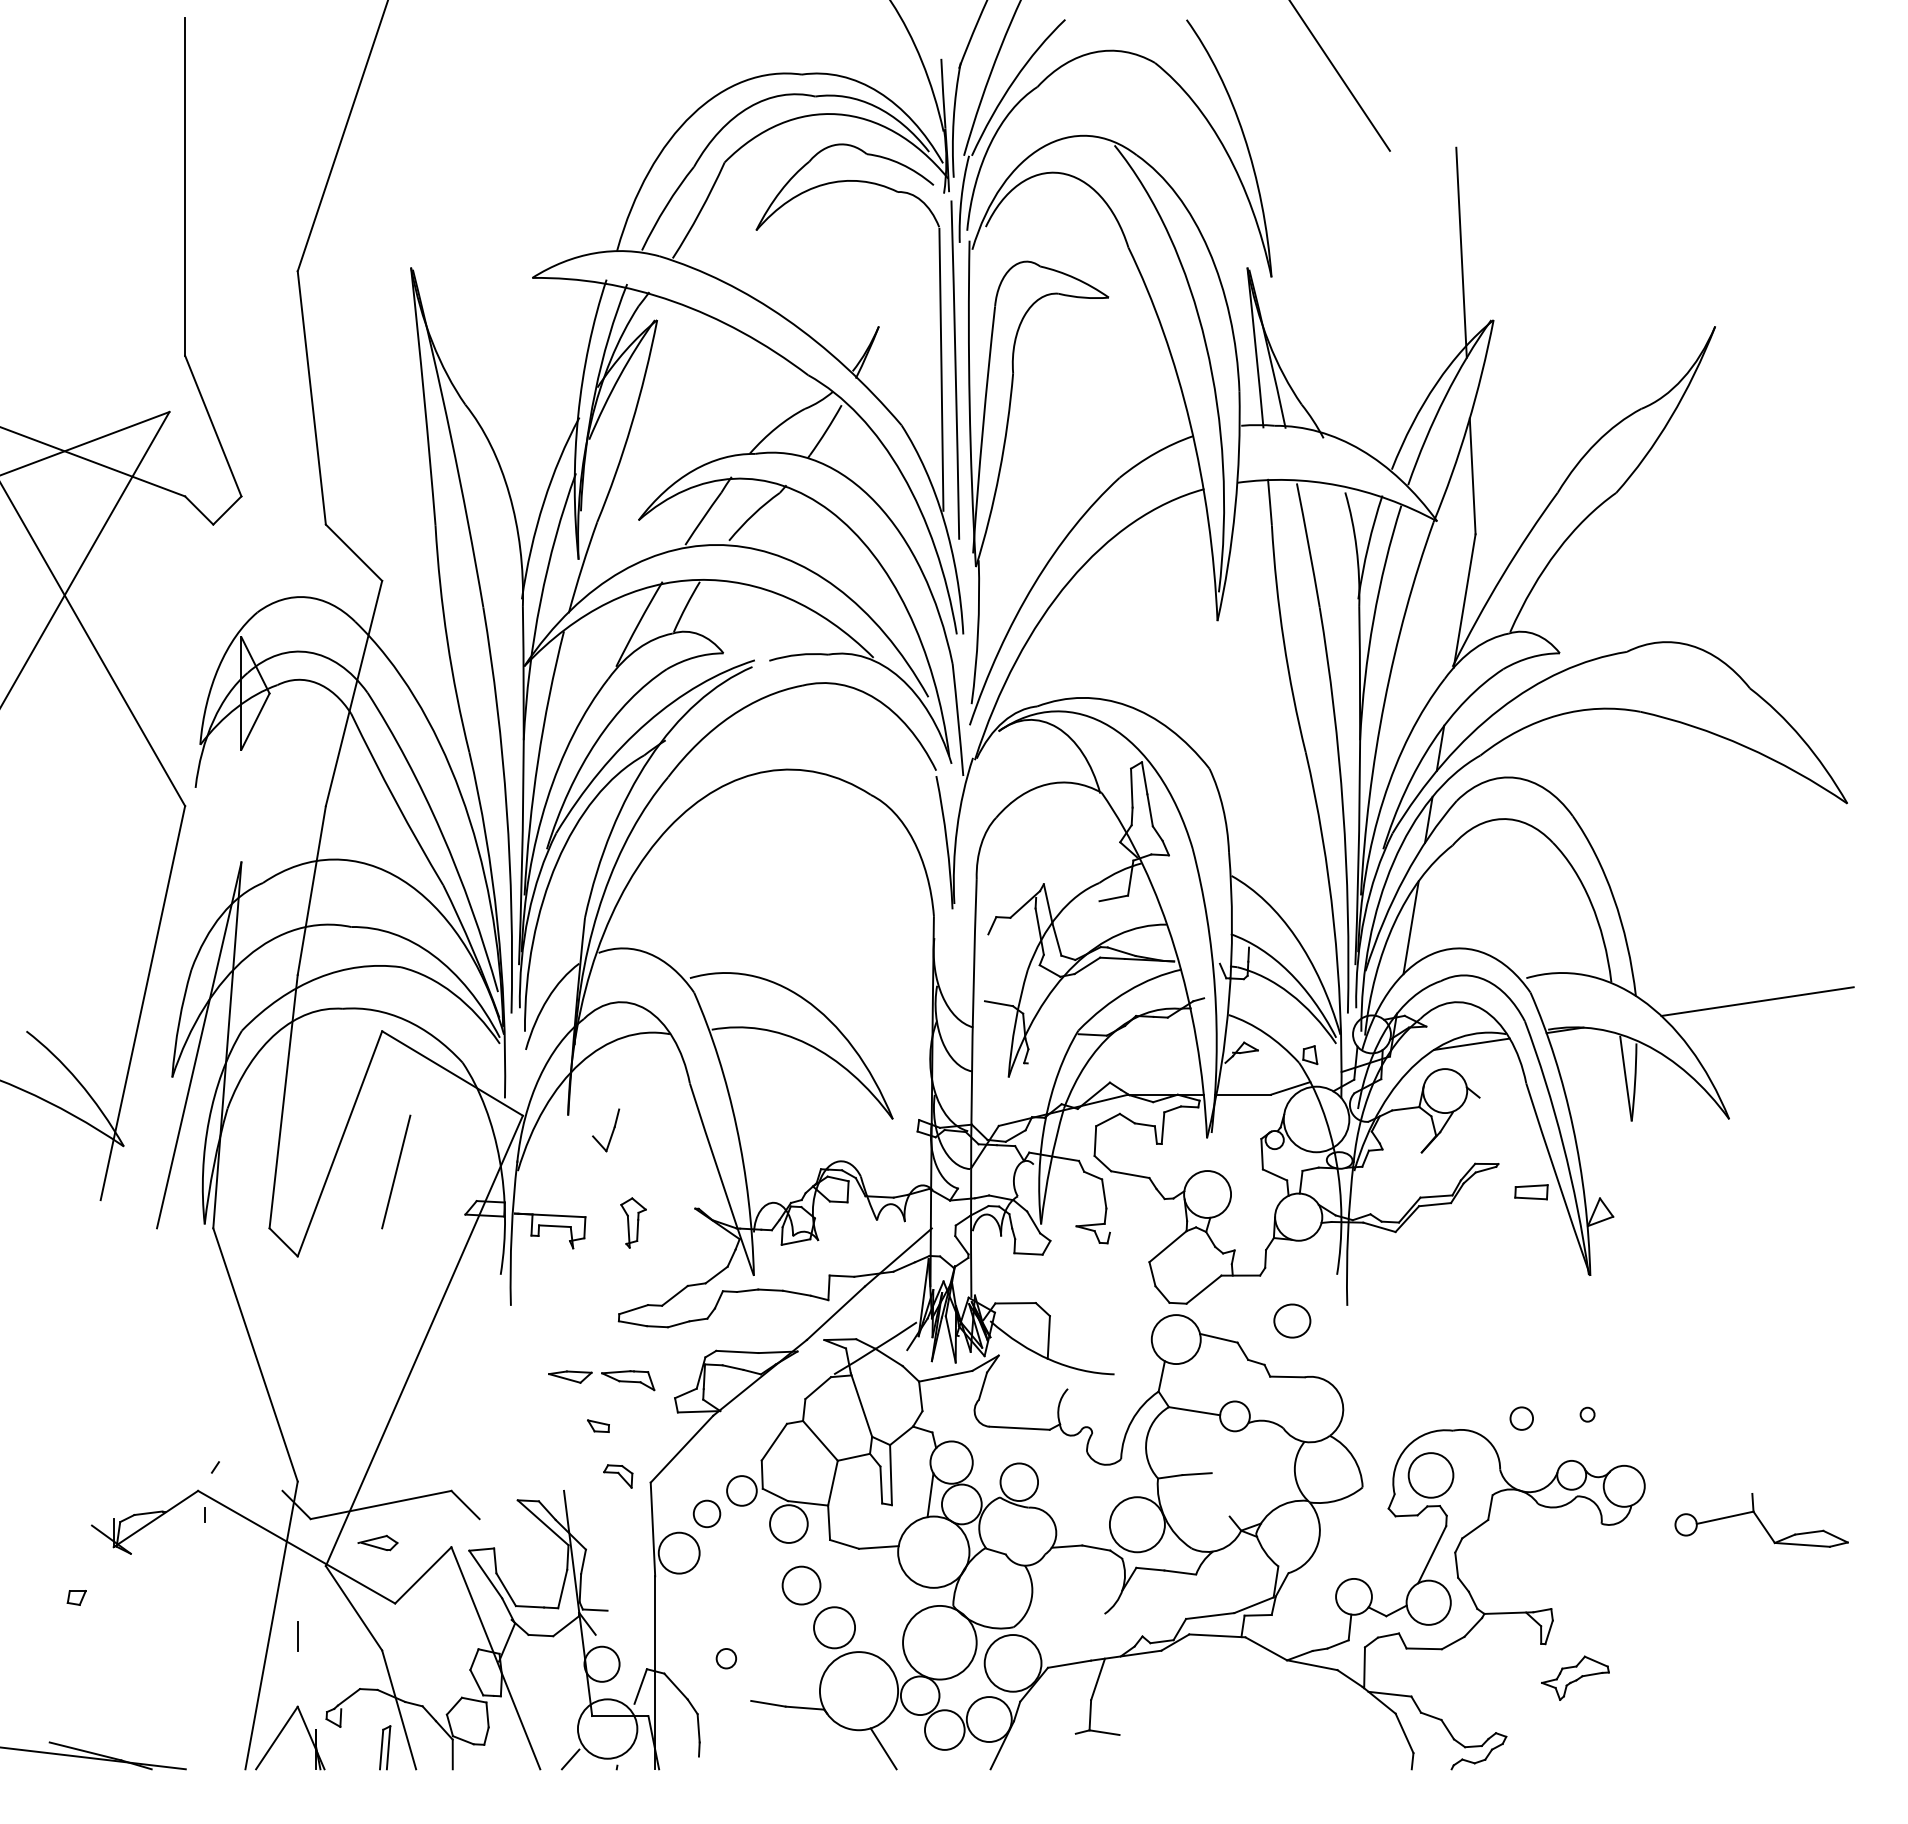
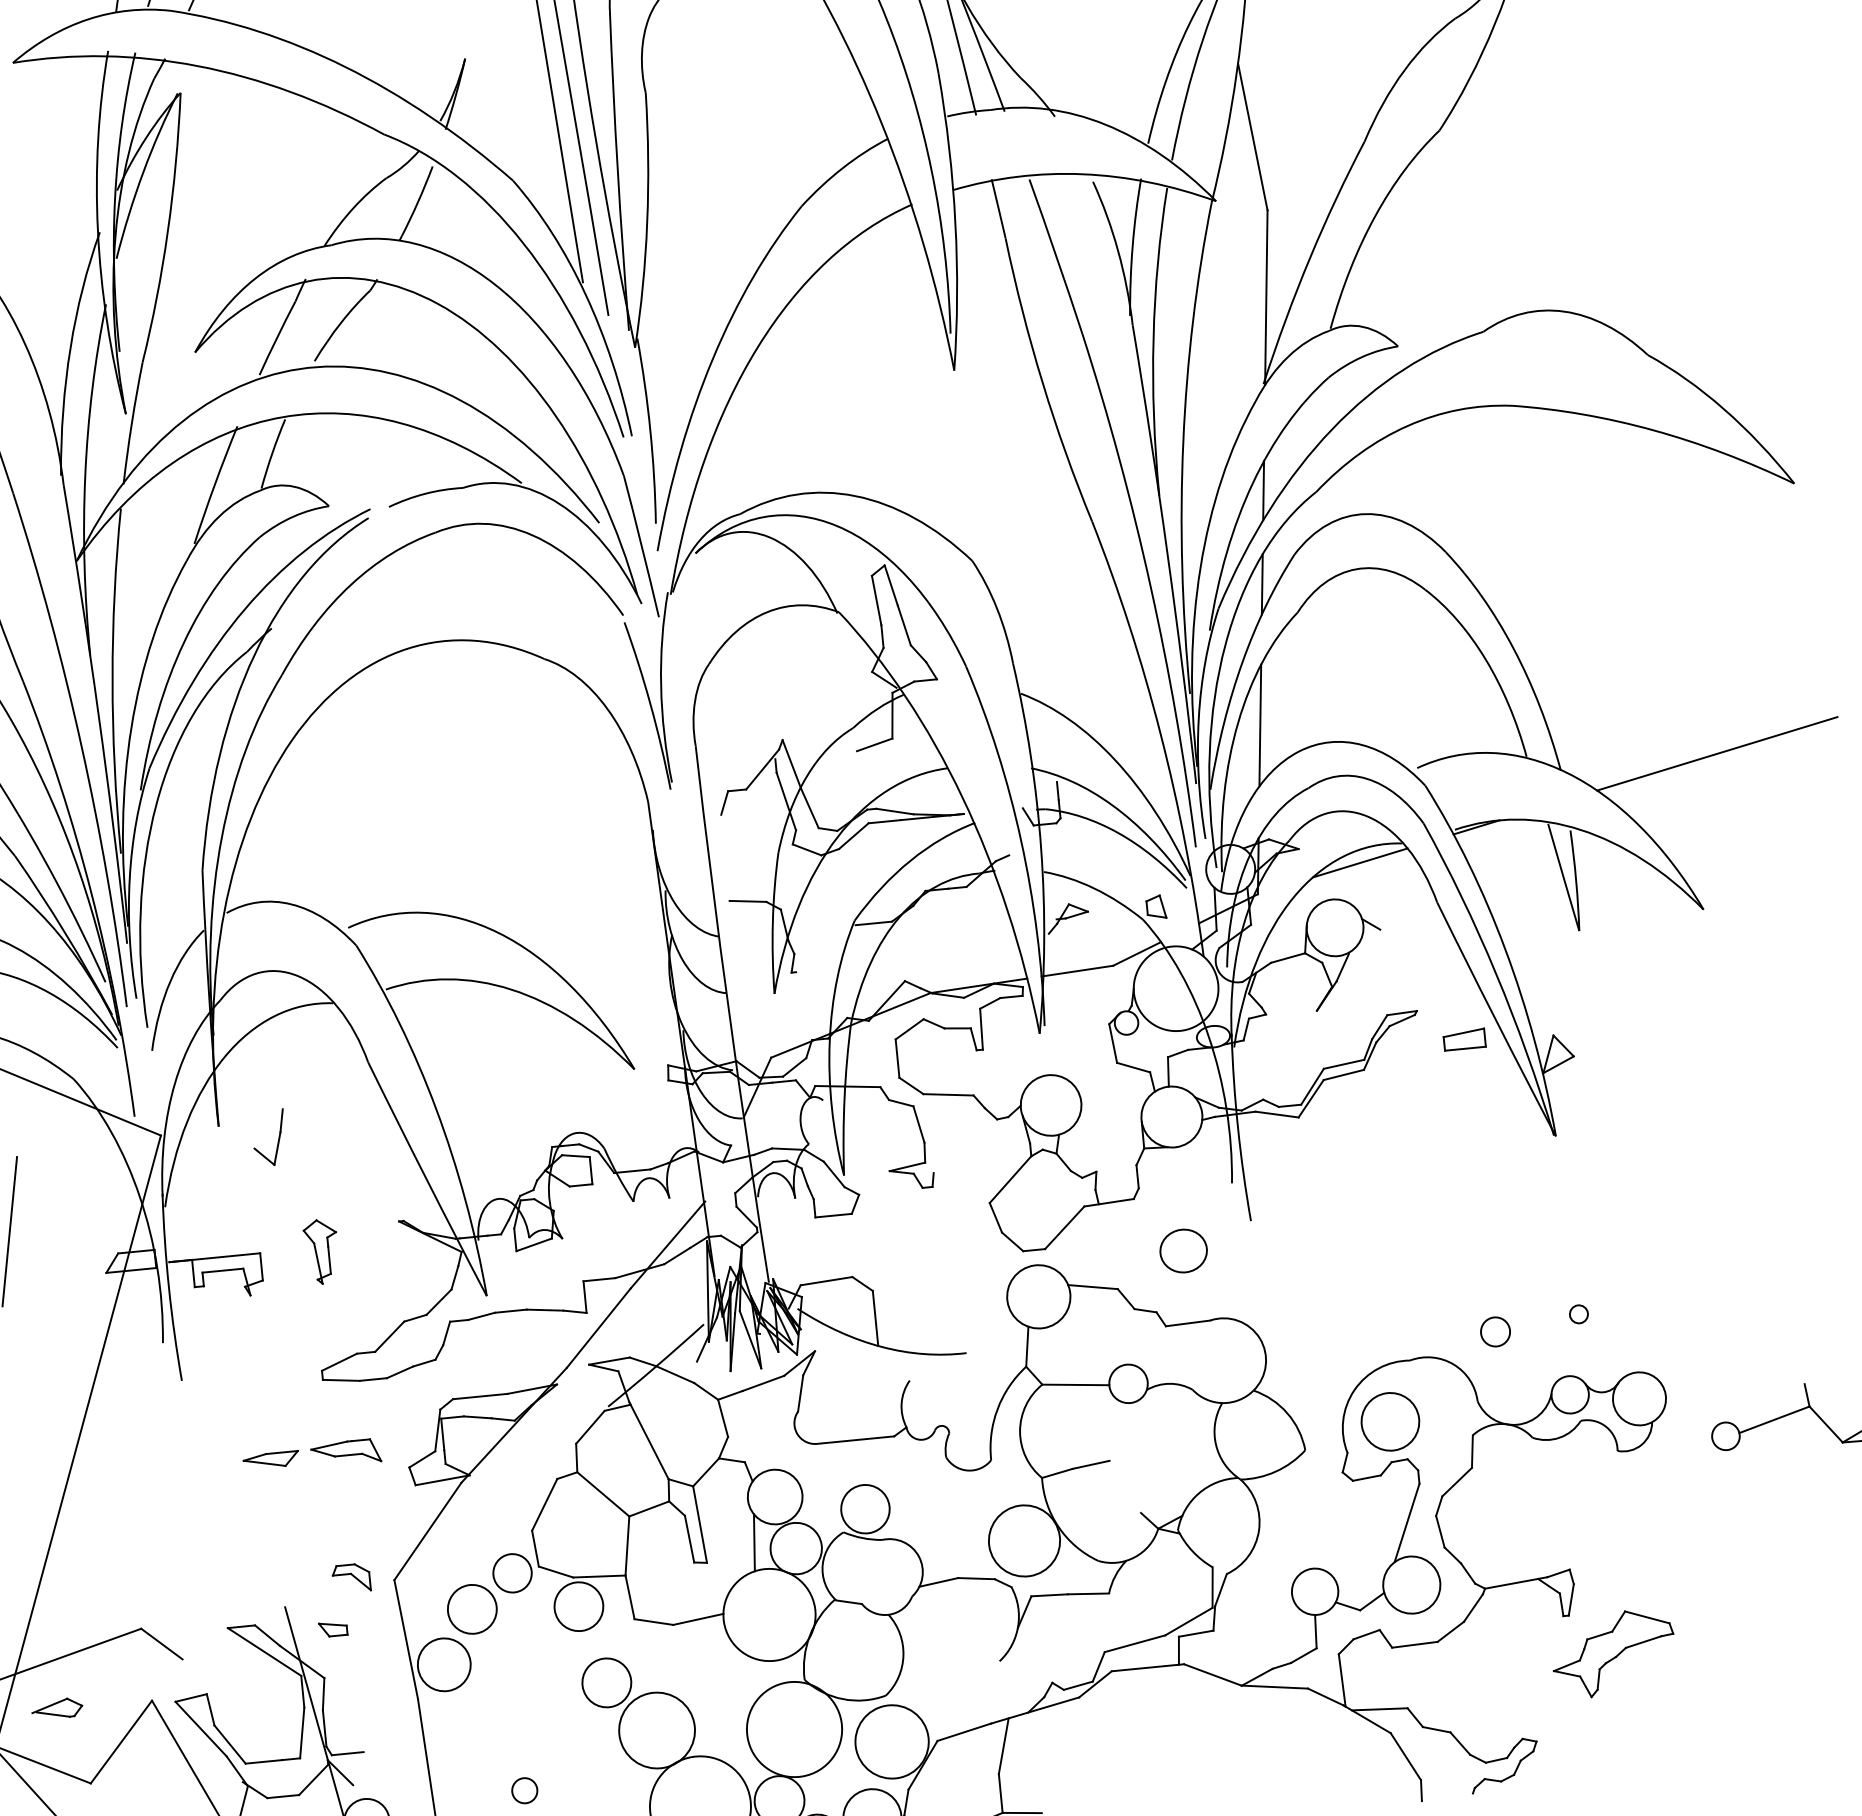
part: (598, 1425) -> (333, 1628), moved
circle: (706, 1513) -> (471, 1608), size x1.43
circle: (834, 1627) -> (656, 1730), size x1.43
part: (1575, 1678) -> (1613, 1653), size x1.43

